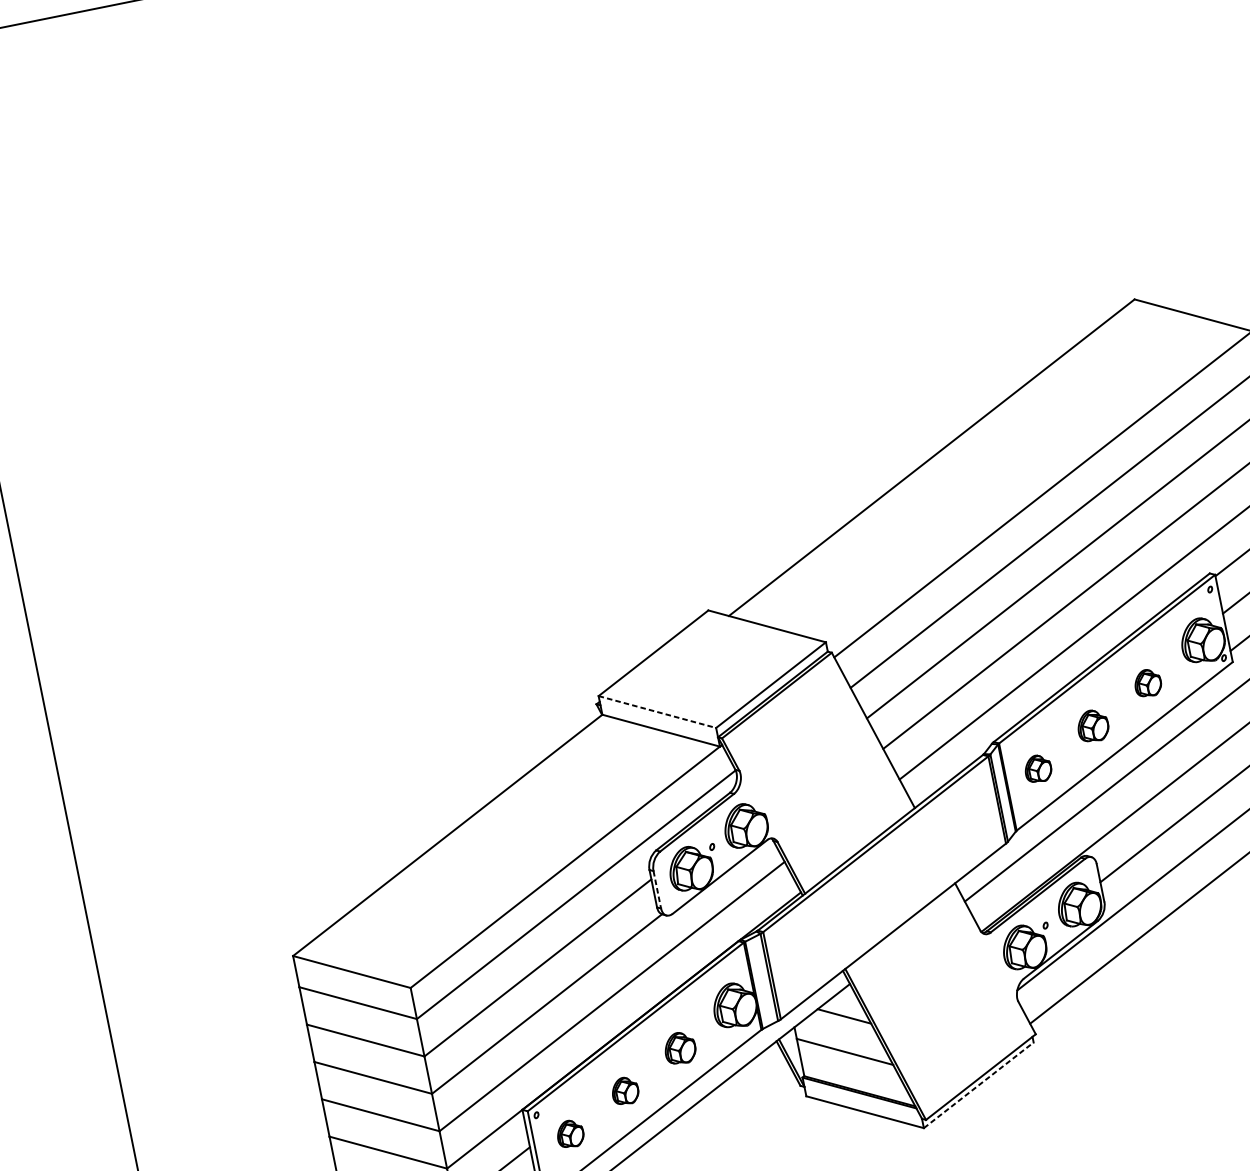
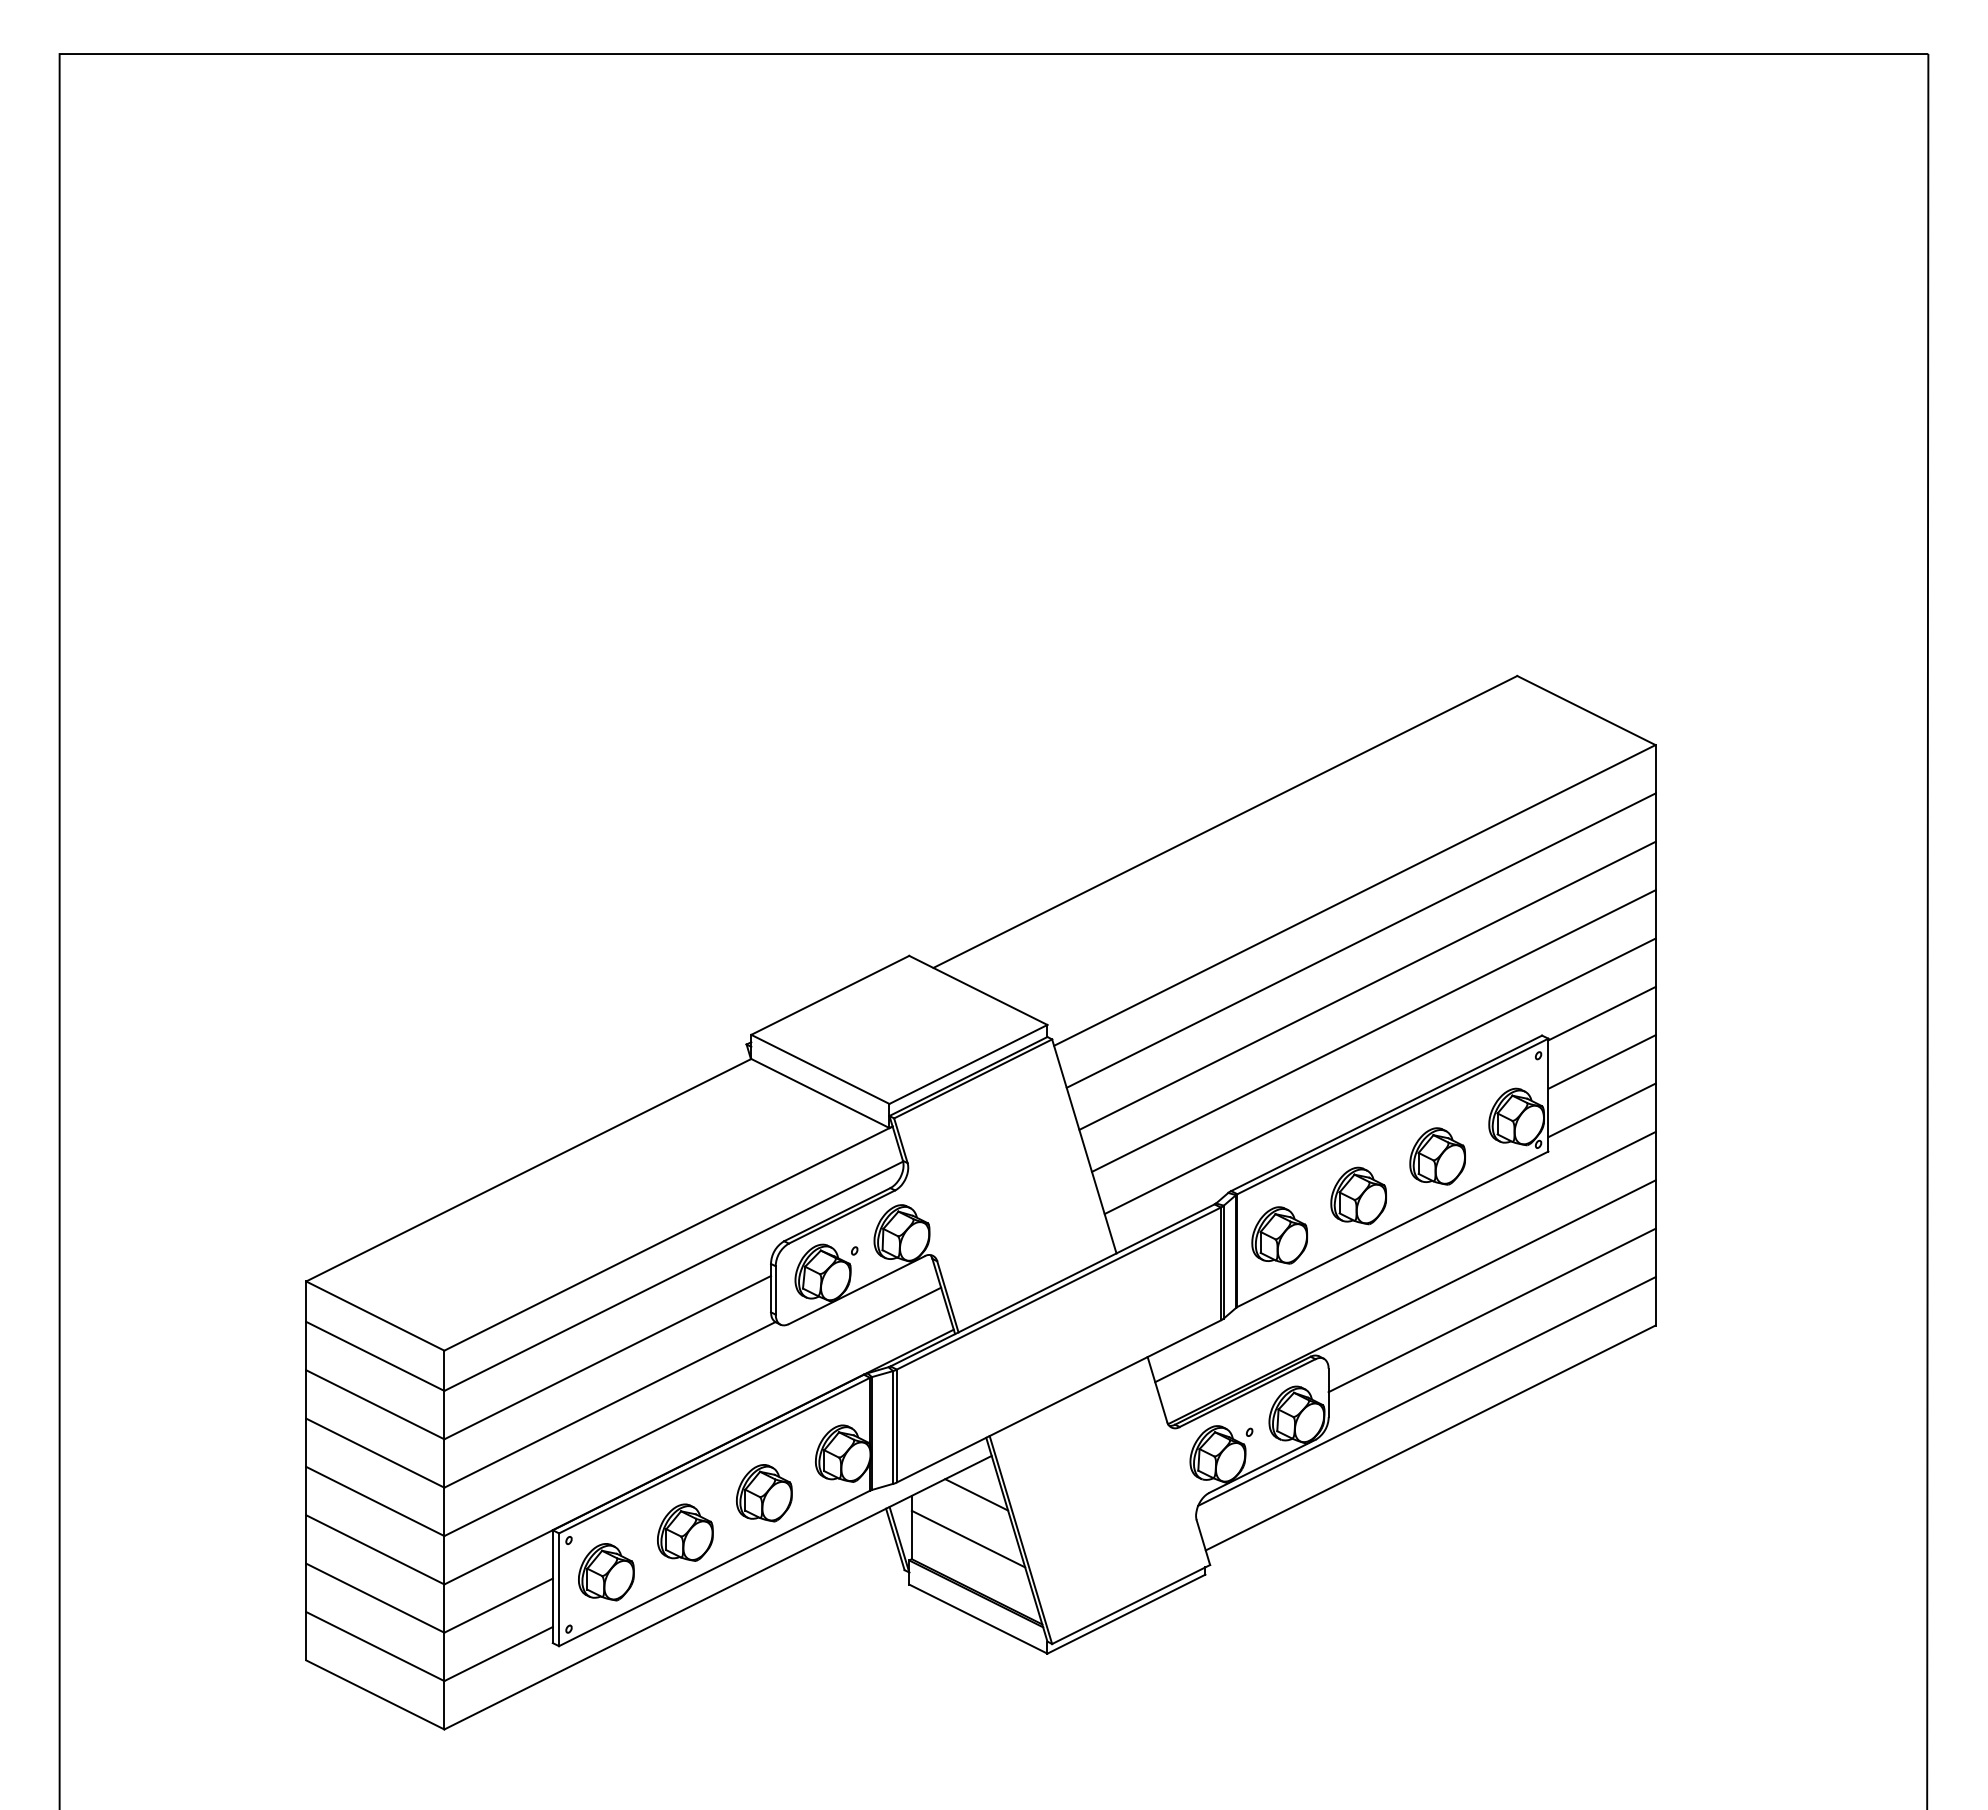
part: (1147, 683) -> (1437, 1156), size x1.67
line: (657, 712) -> (820, 1069), dashed -> solid
part: (1092, 725) -> (1358, 1195), size x1.43
part: (1038, 768) -> (1279, 1235), size x1.67
line: (657, 889) -> (775, 1290), dashed -> solid
part: (680, 1048) -> (764, 1493), size x1.43
line: (978, 1084) -> (1126, 1613), dashed -> solid
part: (625, 1090) -> (685, 1532), size x1.67
part: (570, 1134) -> (606, 1572), size x1.67

